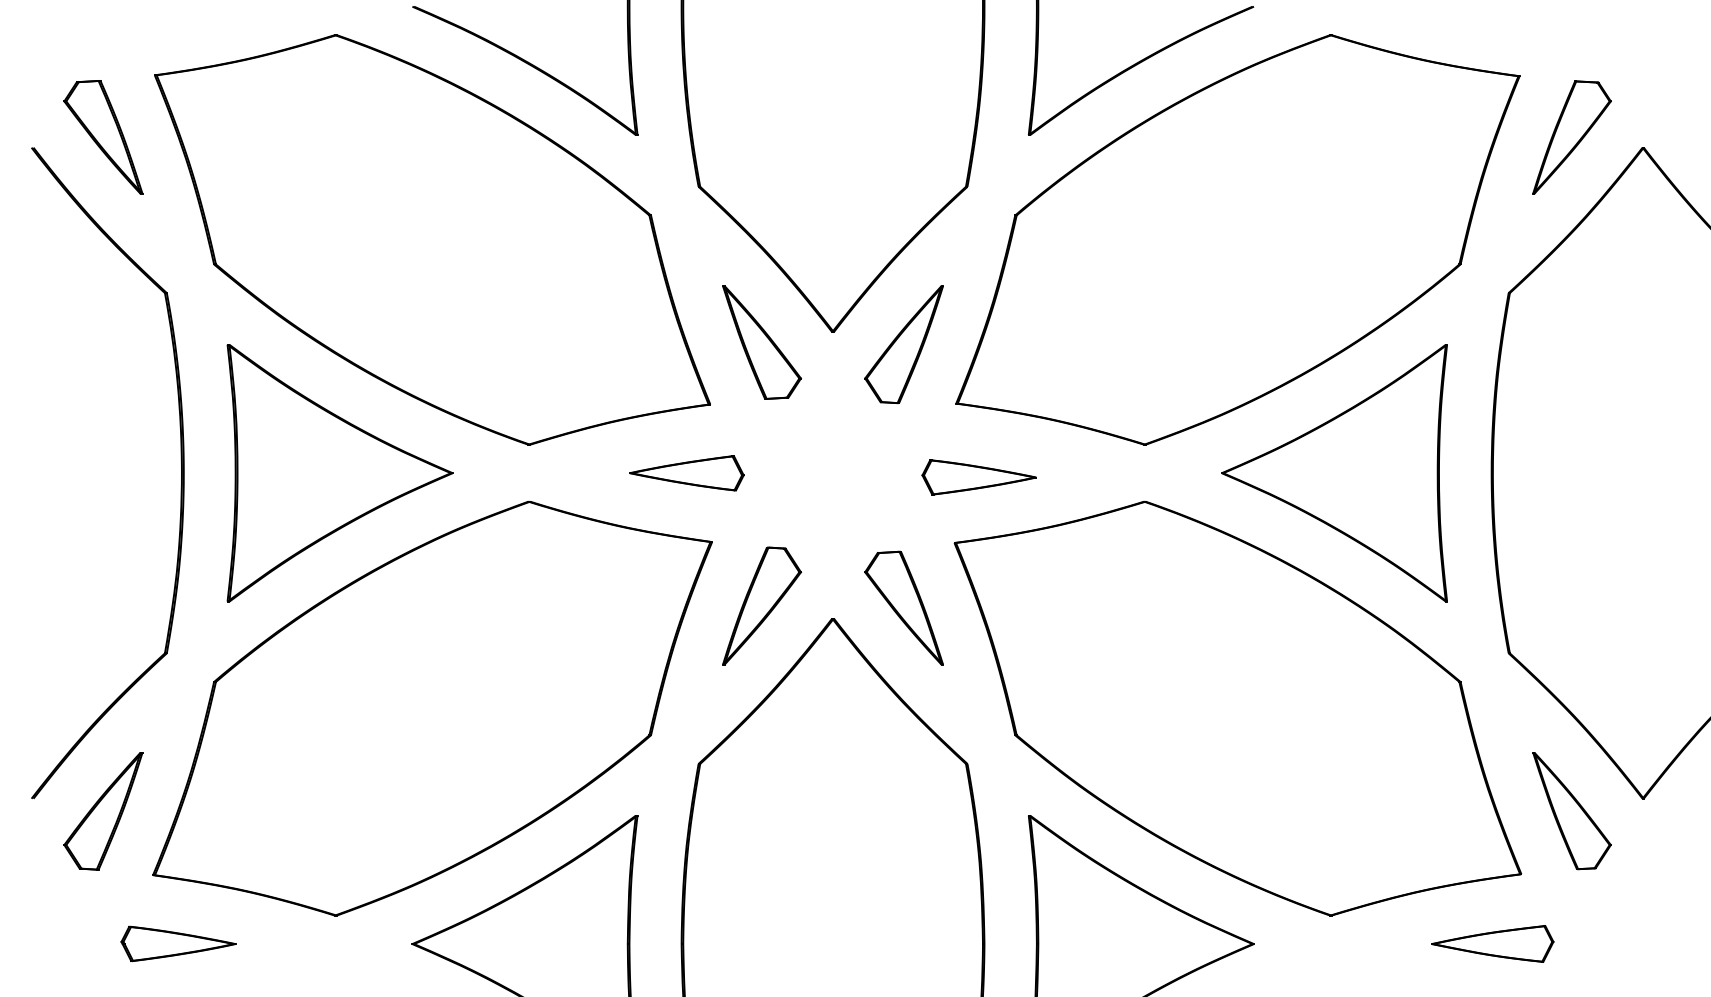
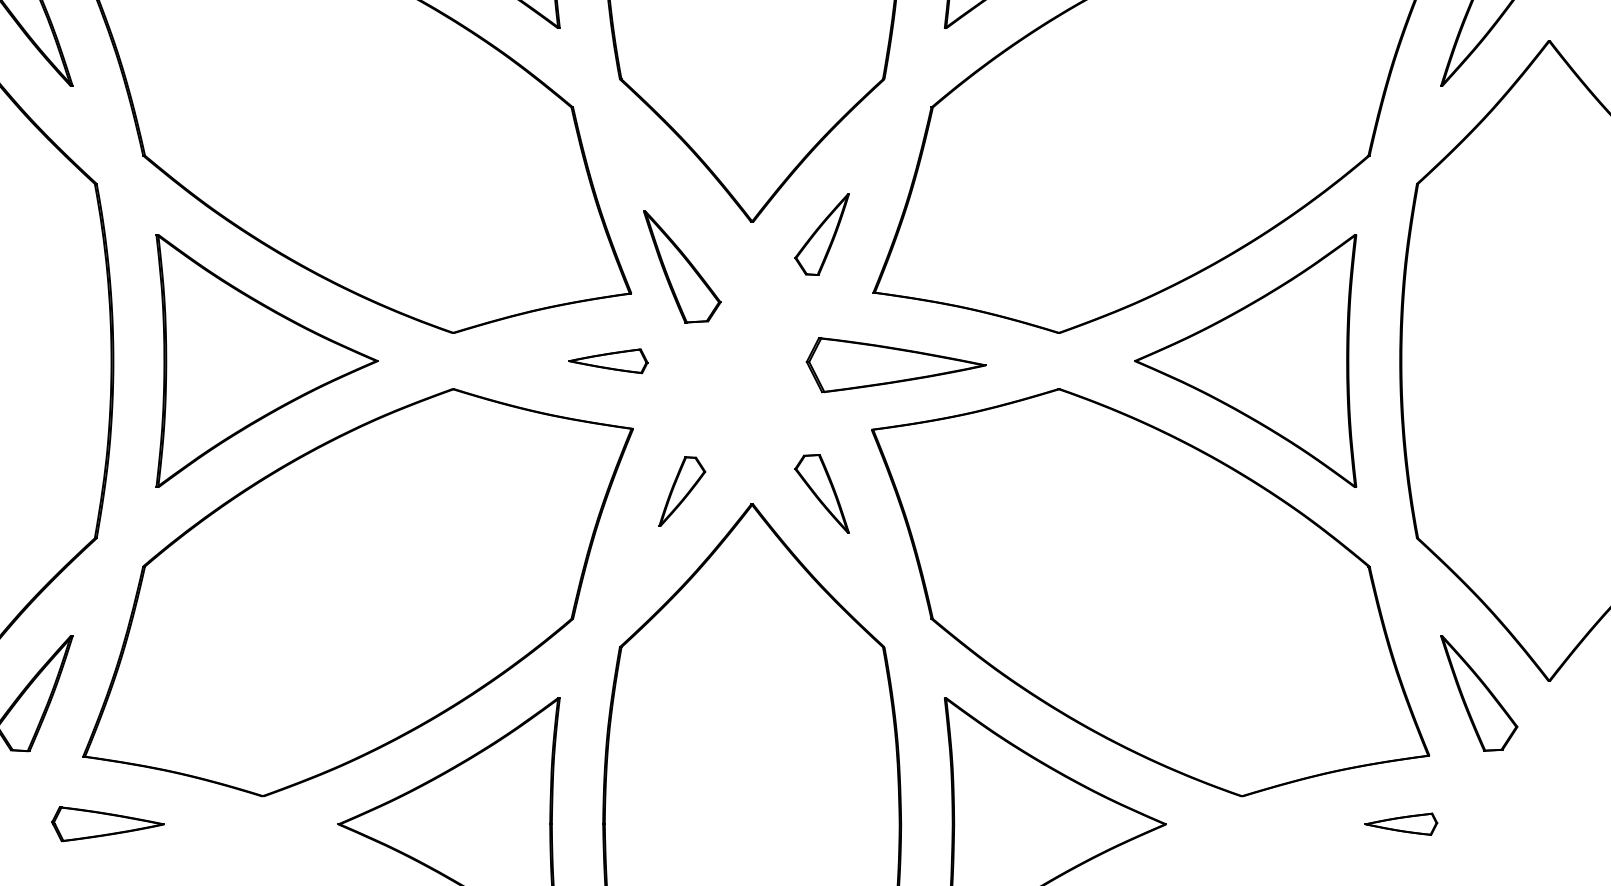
part: (761, 342) -> (681, 266), moved
part: (903, 344) -> (821, 234), size x0.7
part: (686, 473) -> (608, 361), size x0.7
part: (978, 477) -> (895, 365), size x1.6
part: (761, 605) -> (681, 491), size x0.6
part: (903, 607) -> (821, 493), size x0.7
part: (1492, 943) -> (1401, 823), size x0.6

